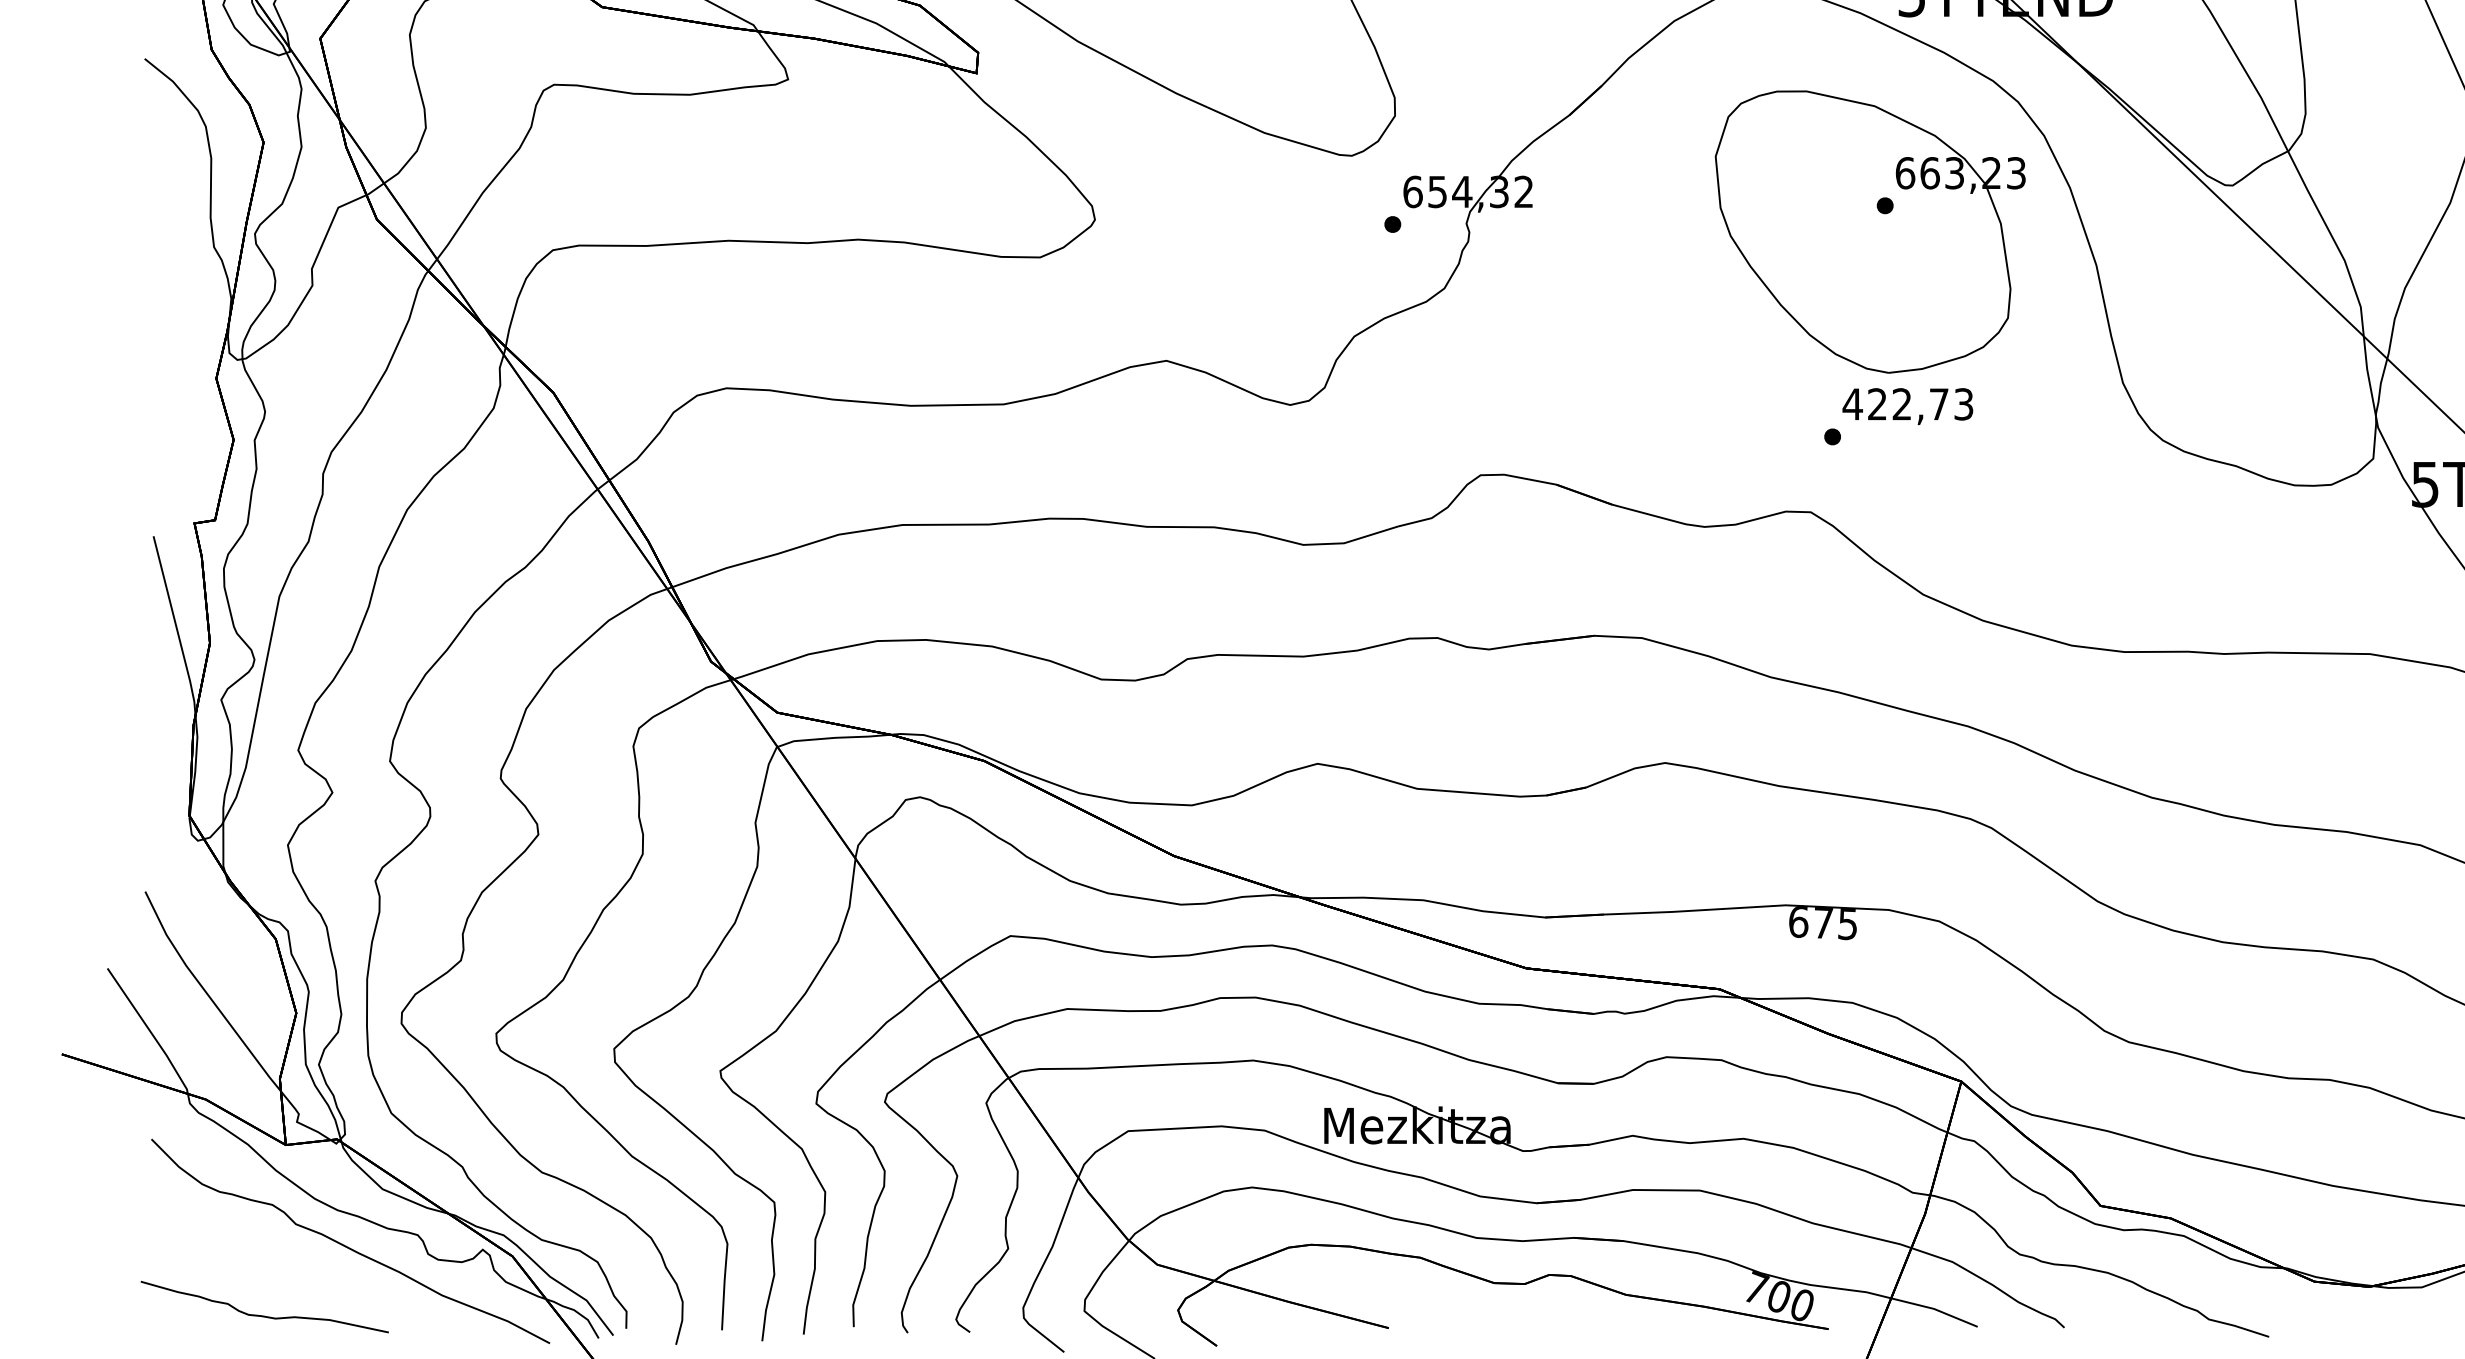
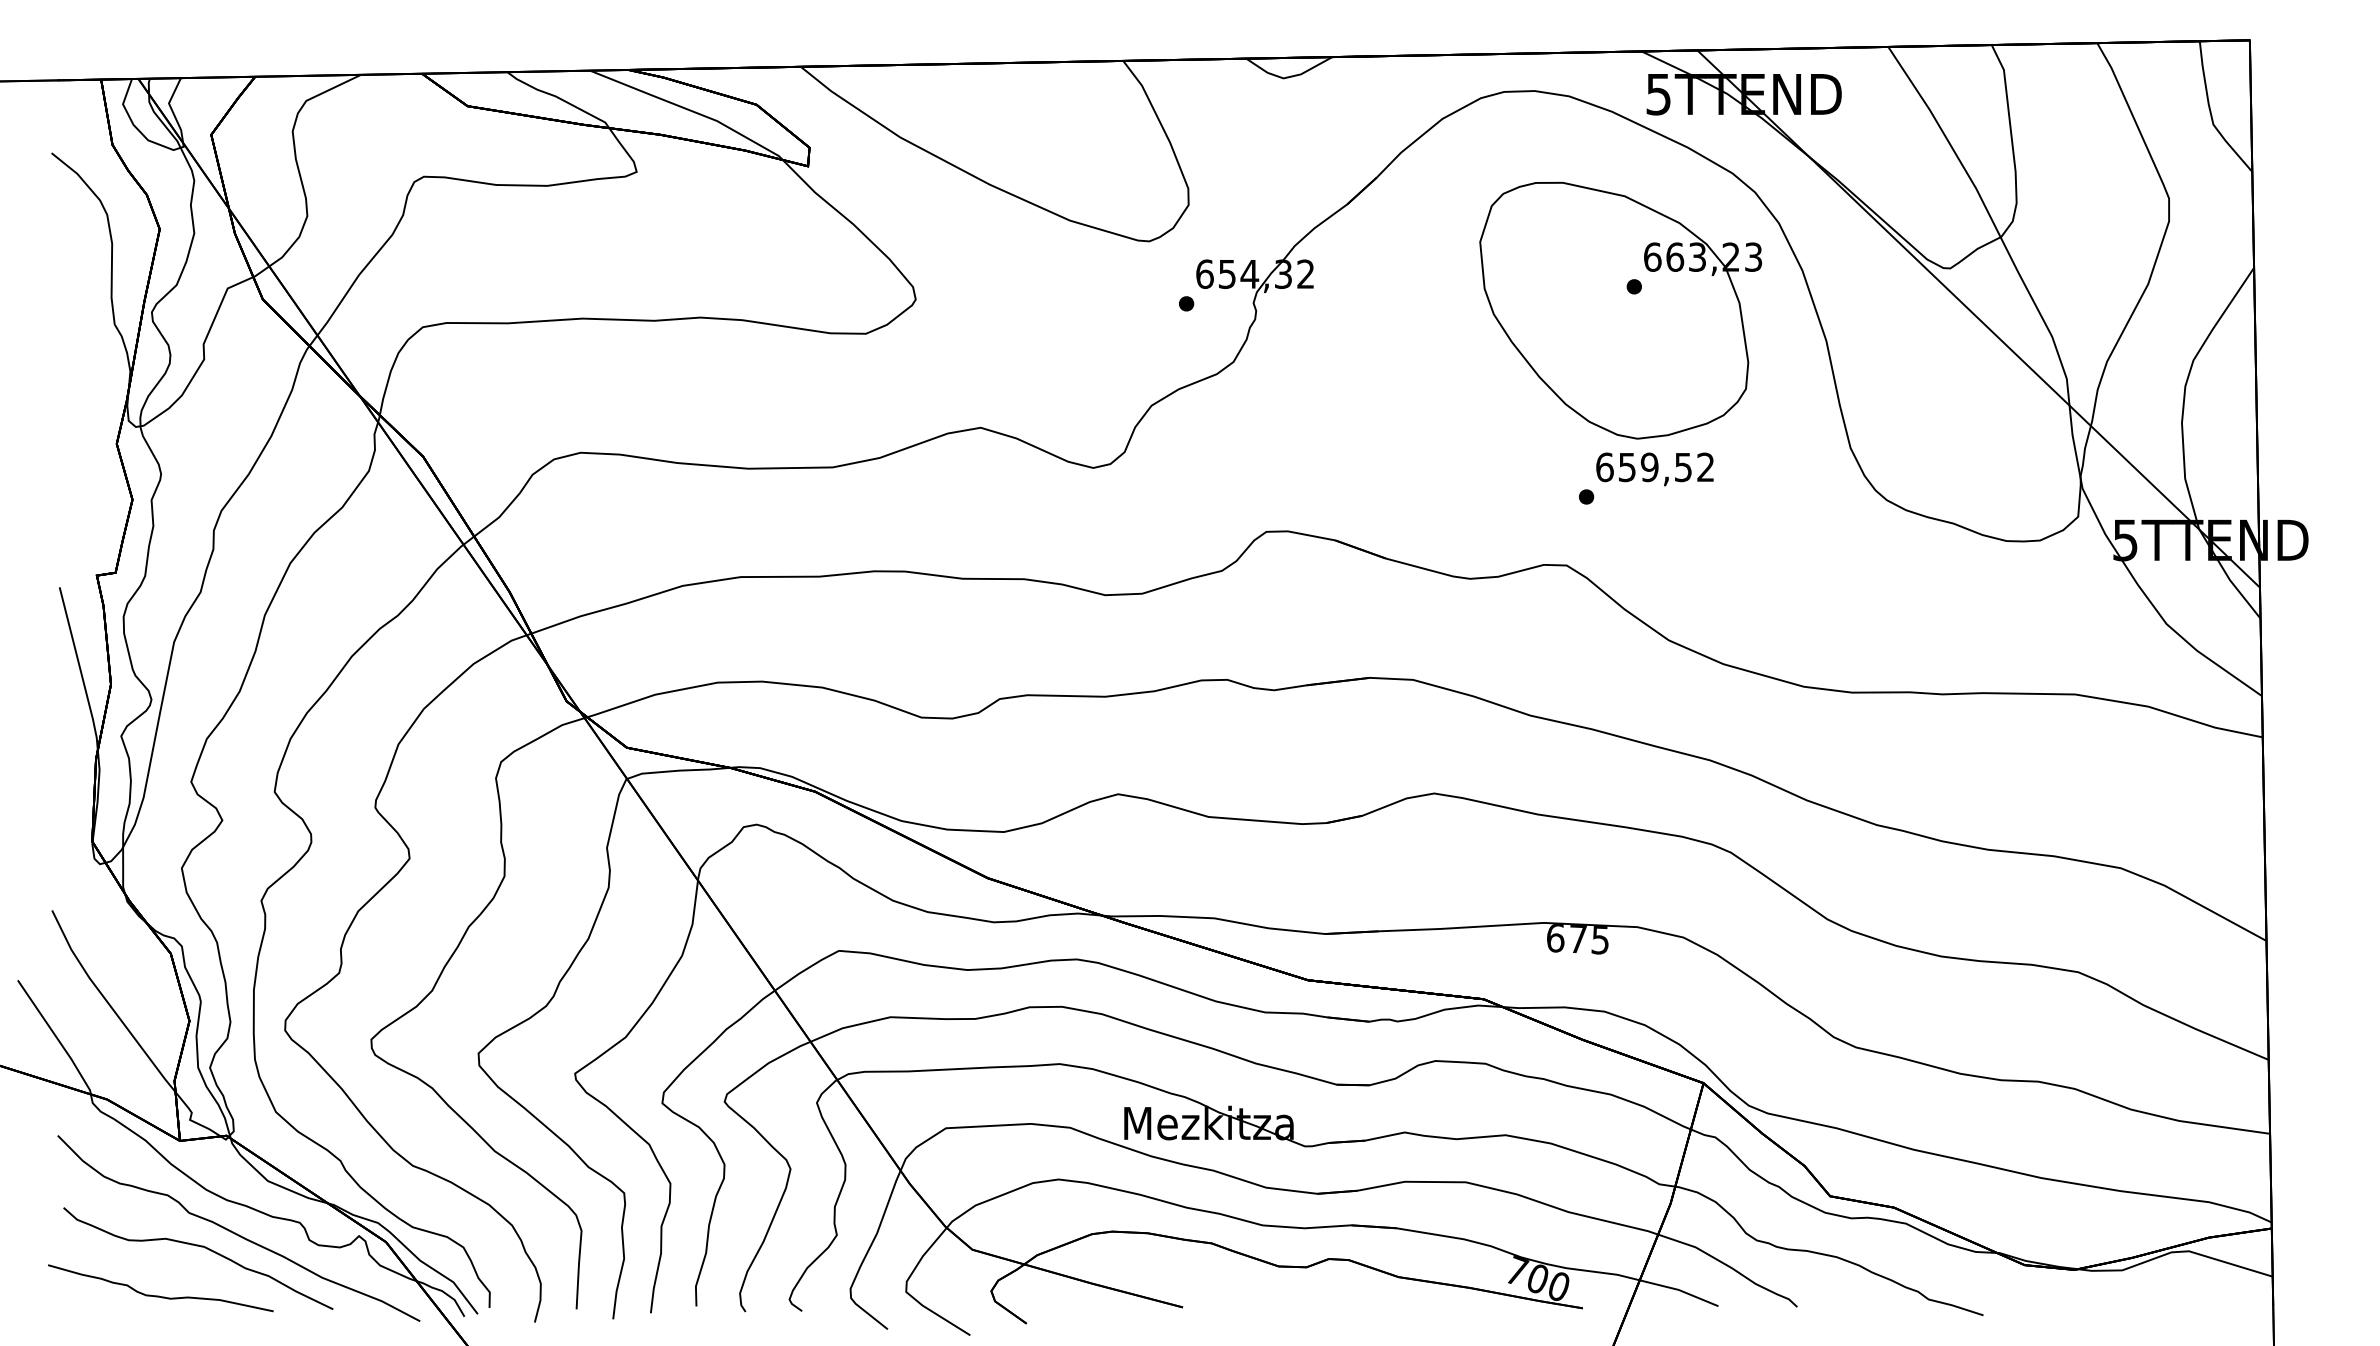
text: (1907, 404) -> (1654, 467), 422,73 -> 659,52
curve: (309, 1262) -> (201, 1247), added

